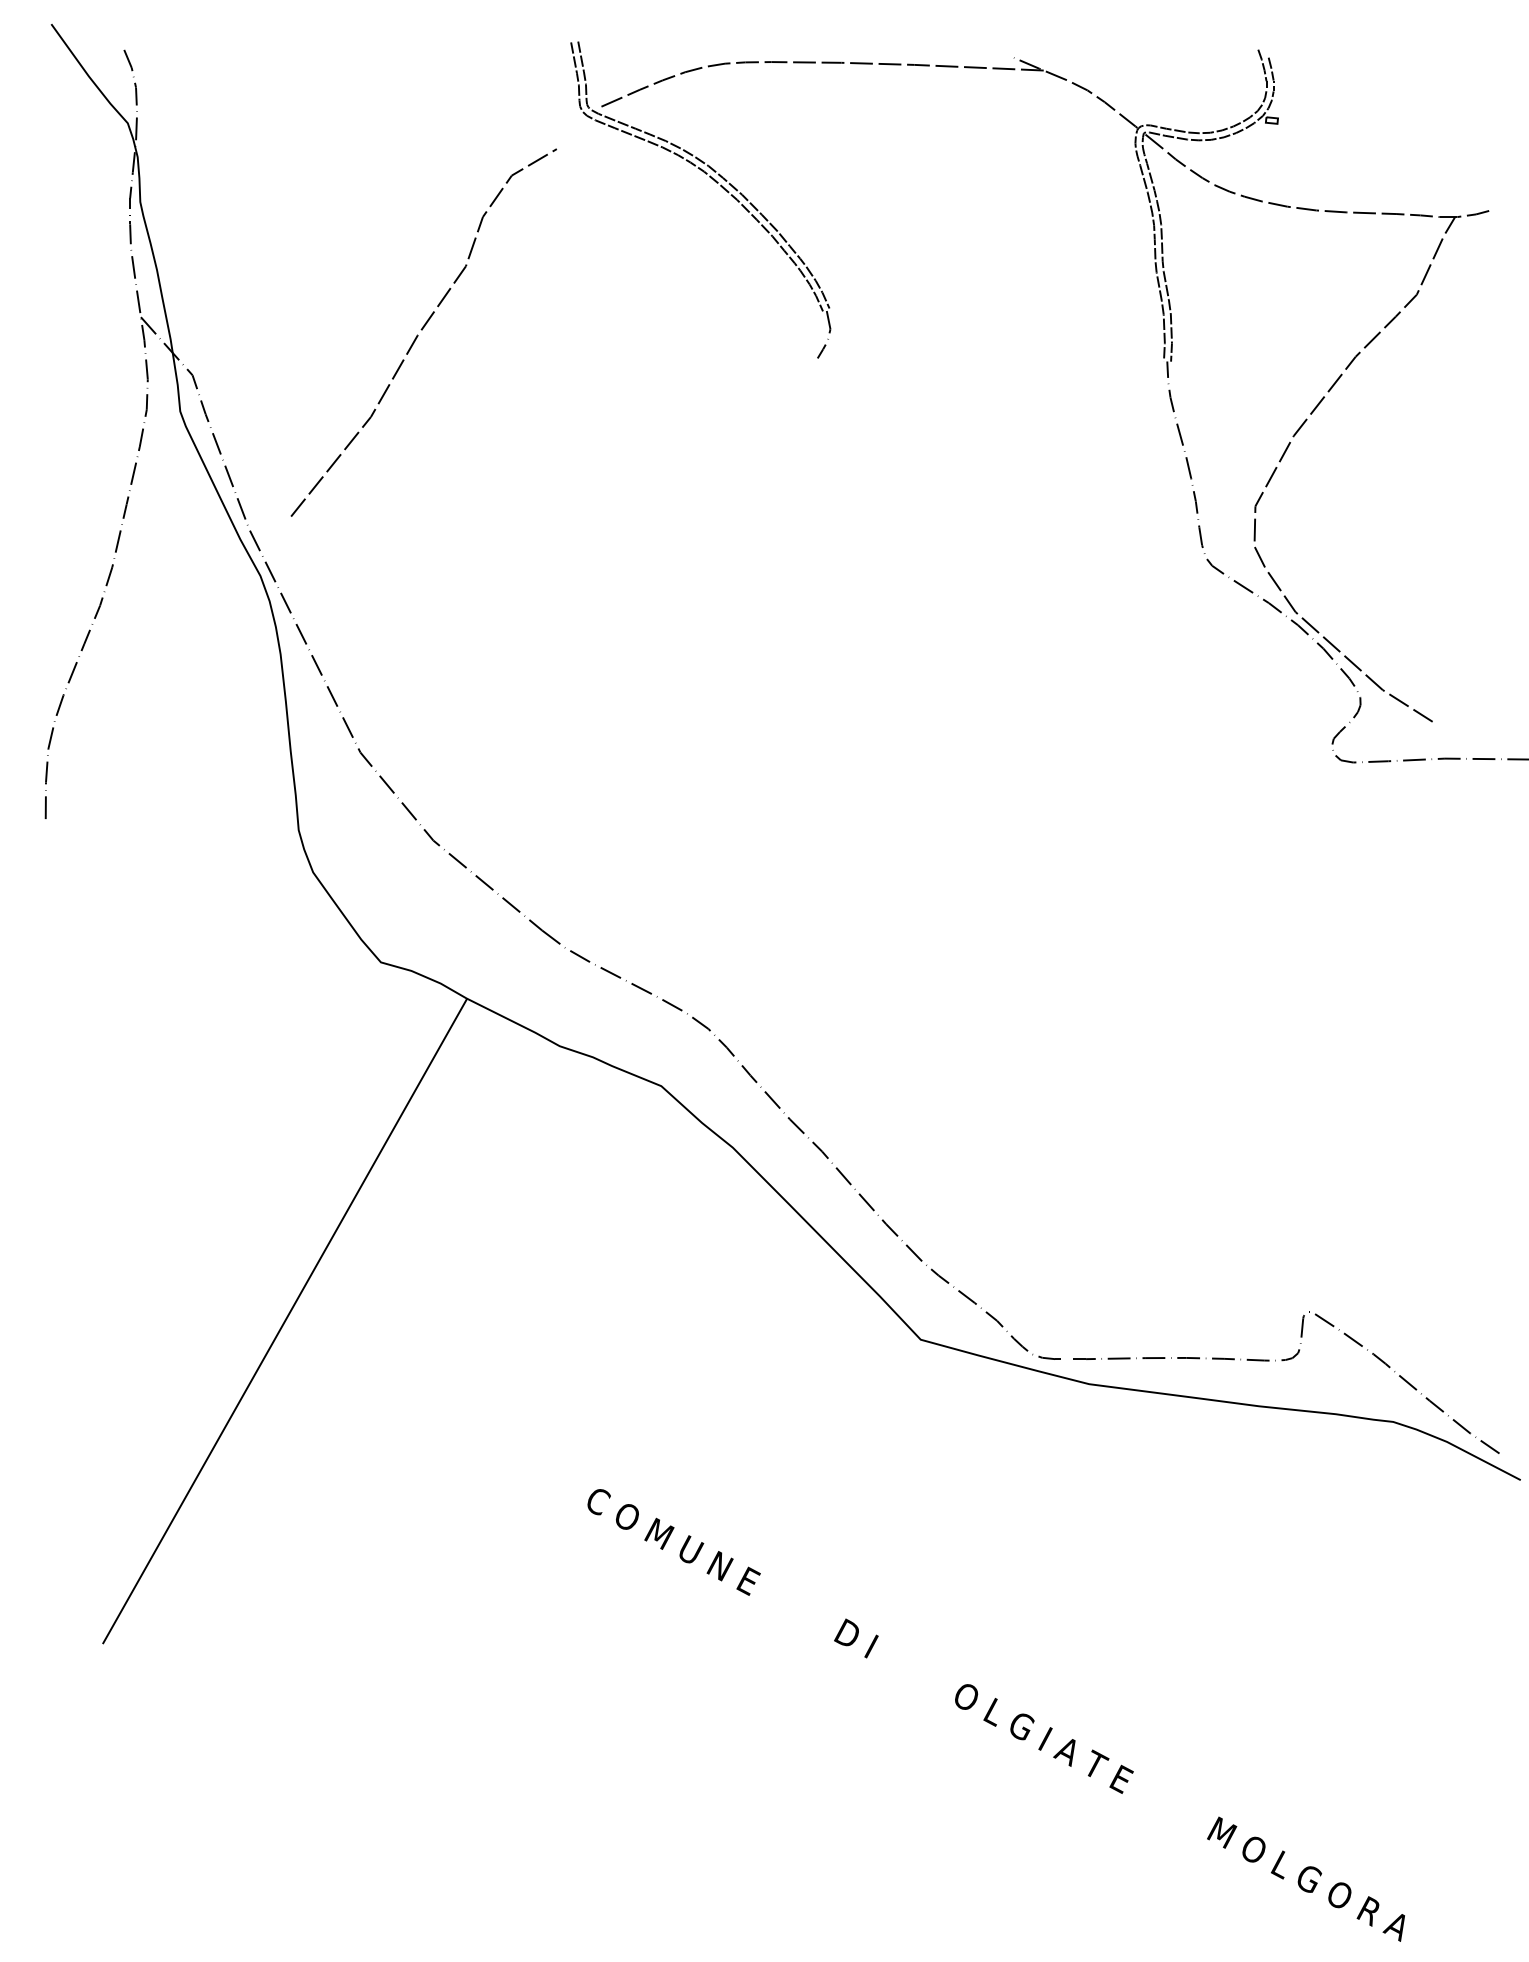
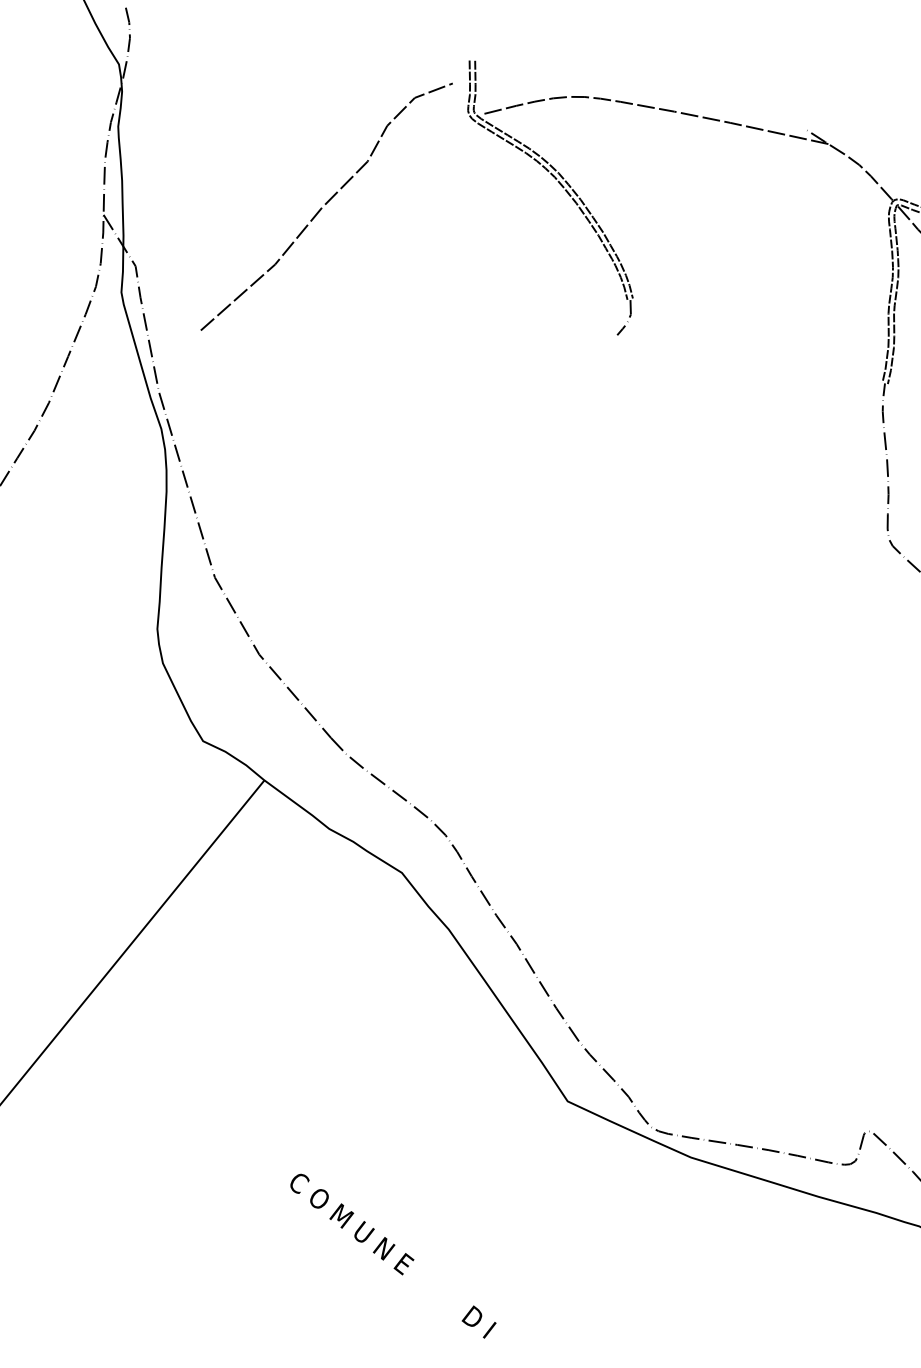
curve: (422, 330) -> (326, 204), moved

